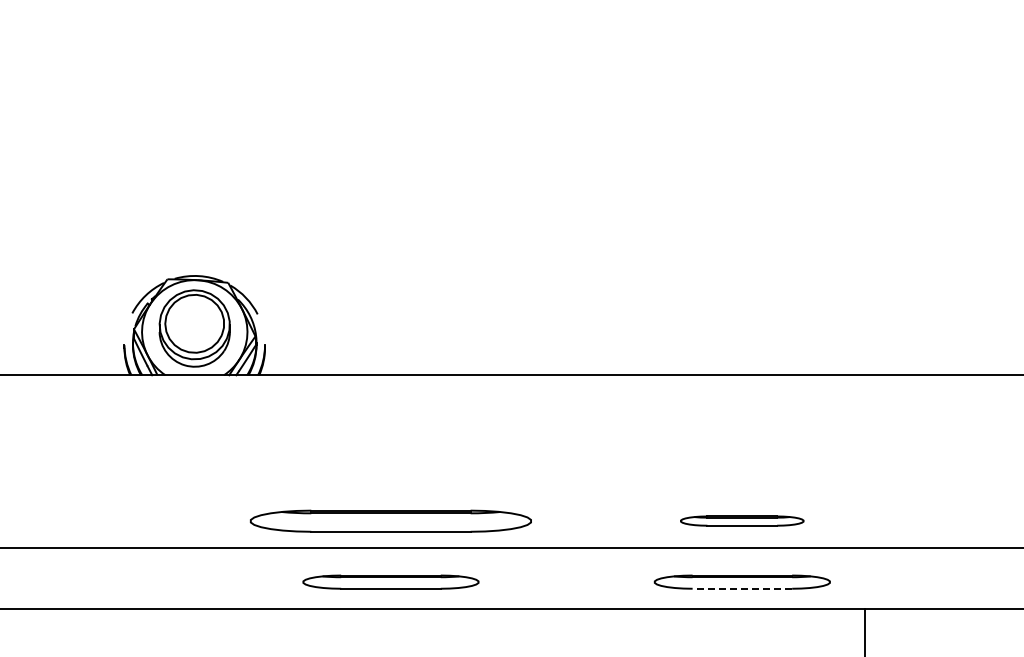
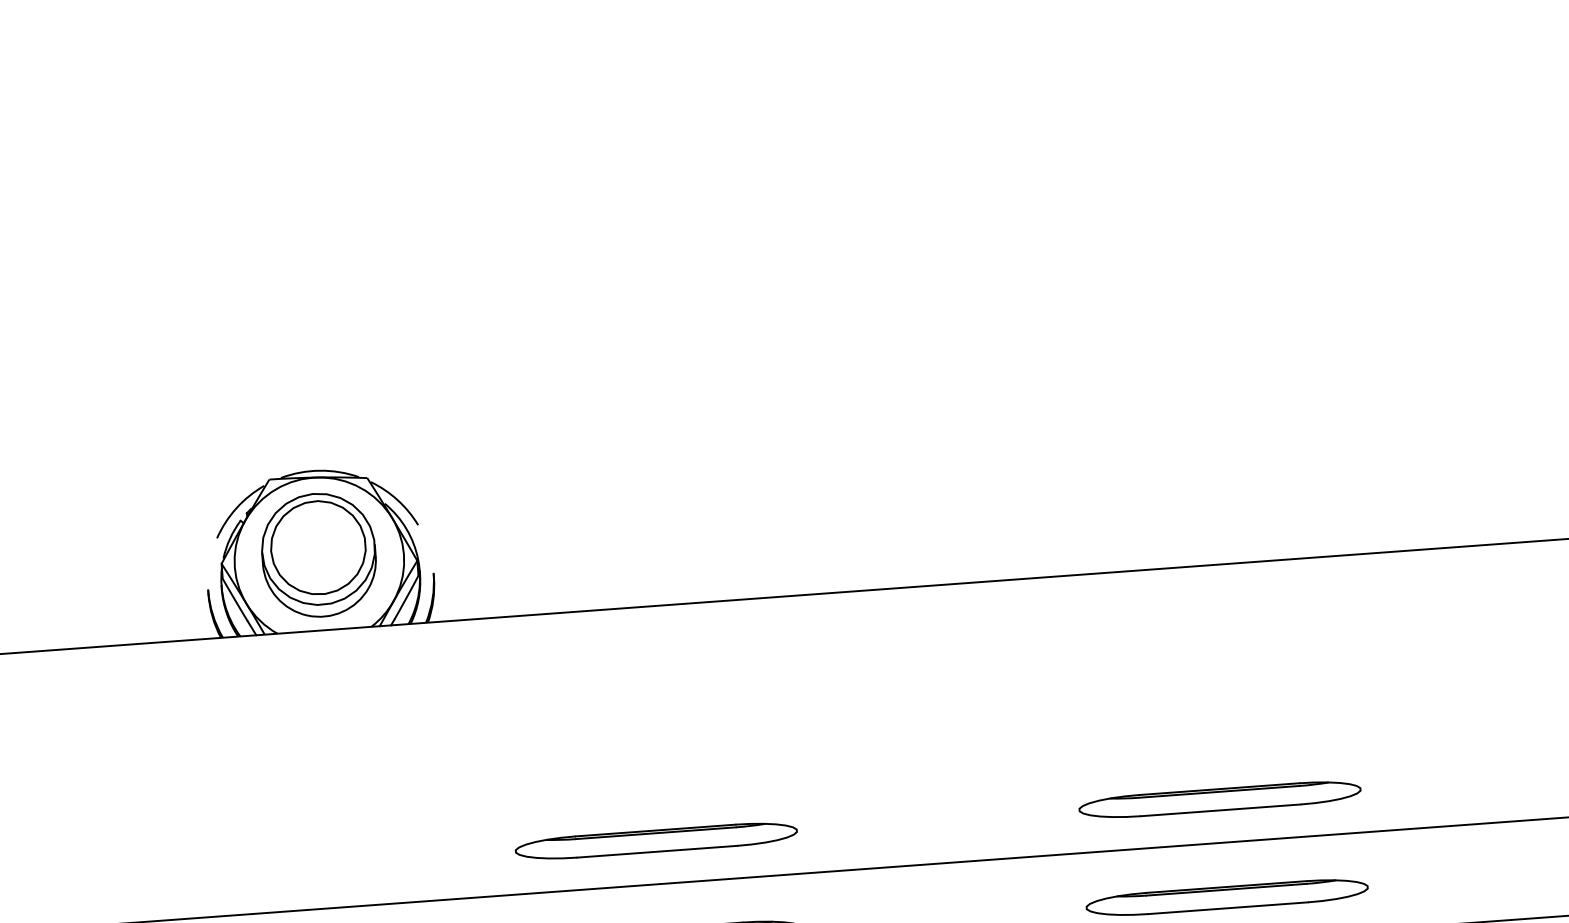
part: (390, 520) -> (655, 840), size x0.62
part: (741, 520) -> (1218, 798), size x1.43
line: (742, 588) -> (1228, 907), dashed -> solid

